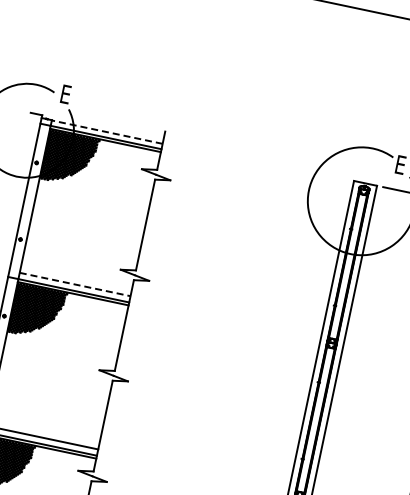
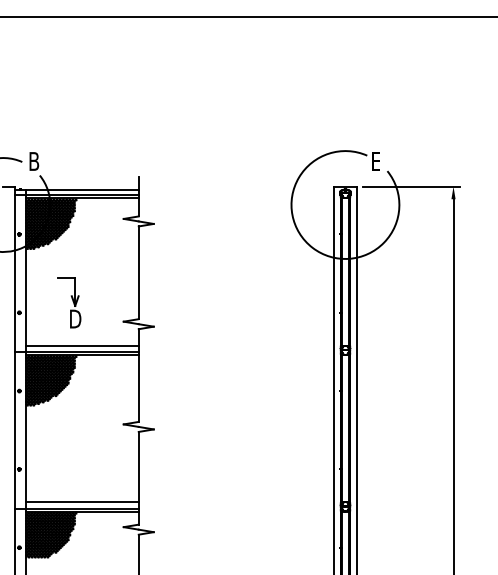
text: (66, 94) -> (34, 161), E -> B
line: (107, 131) -> (82, 189), dashed -> solid
part: (71, 239) -> (69, 302), added
line: (75, 284) -> (82, 345), dashed -> solid

